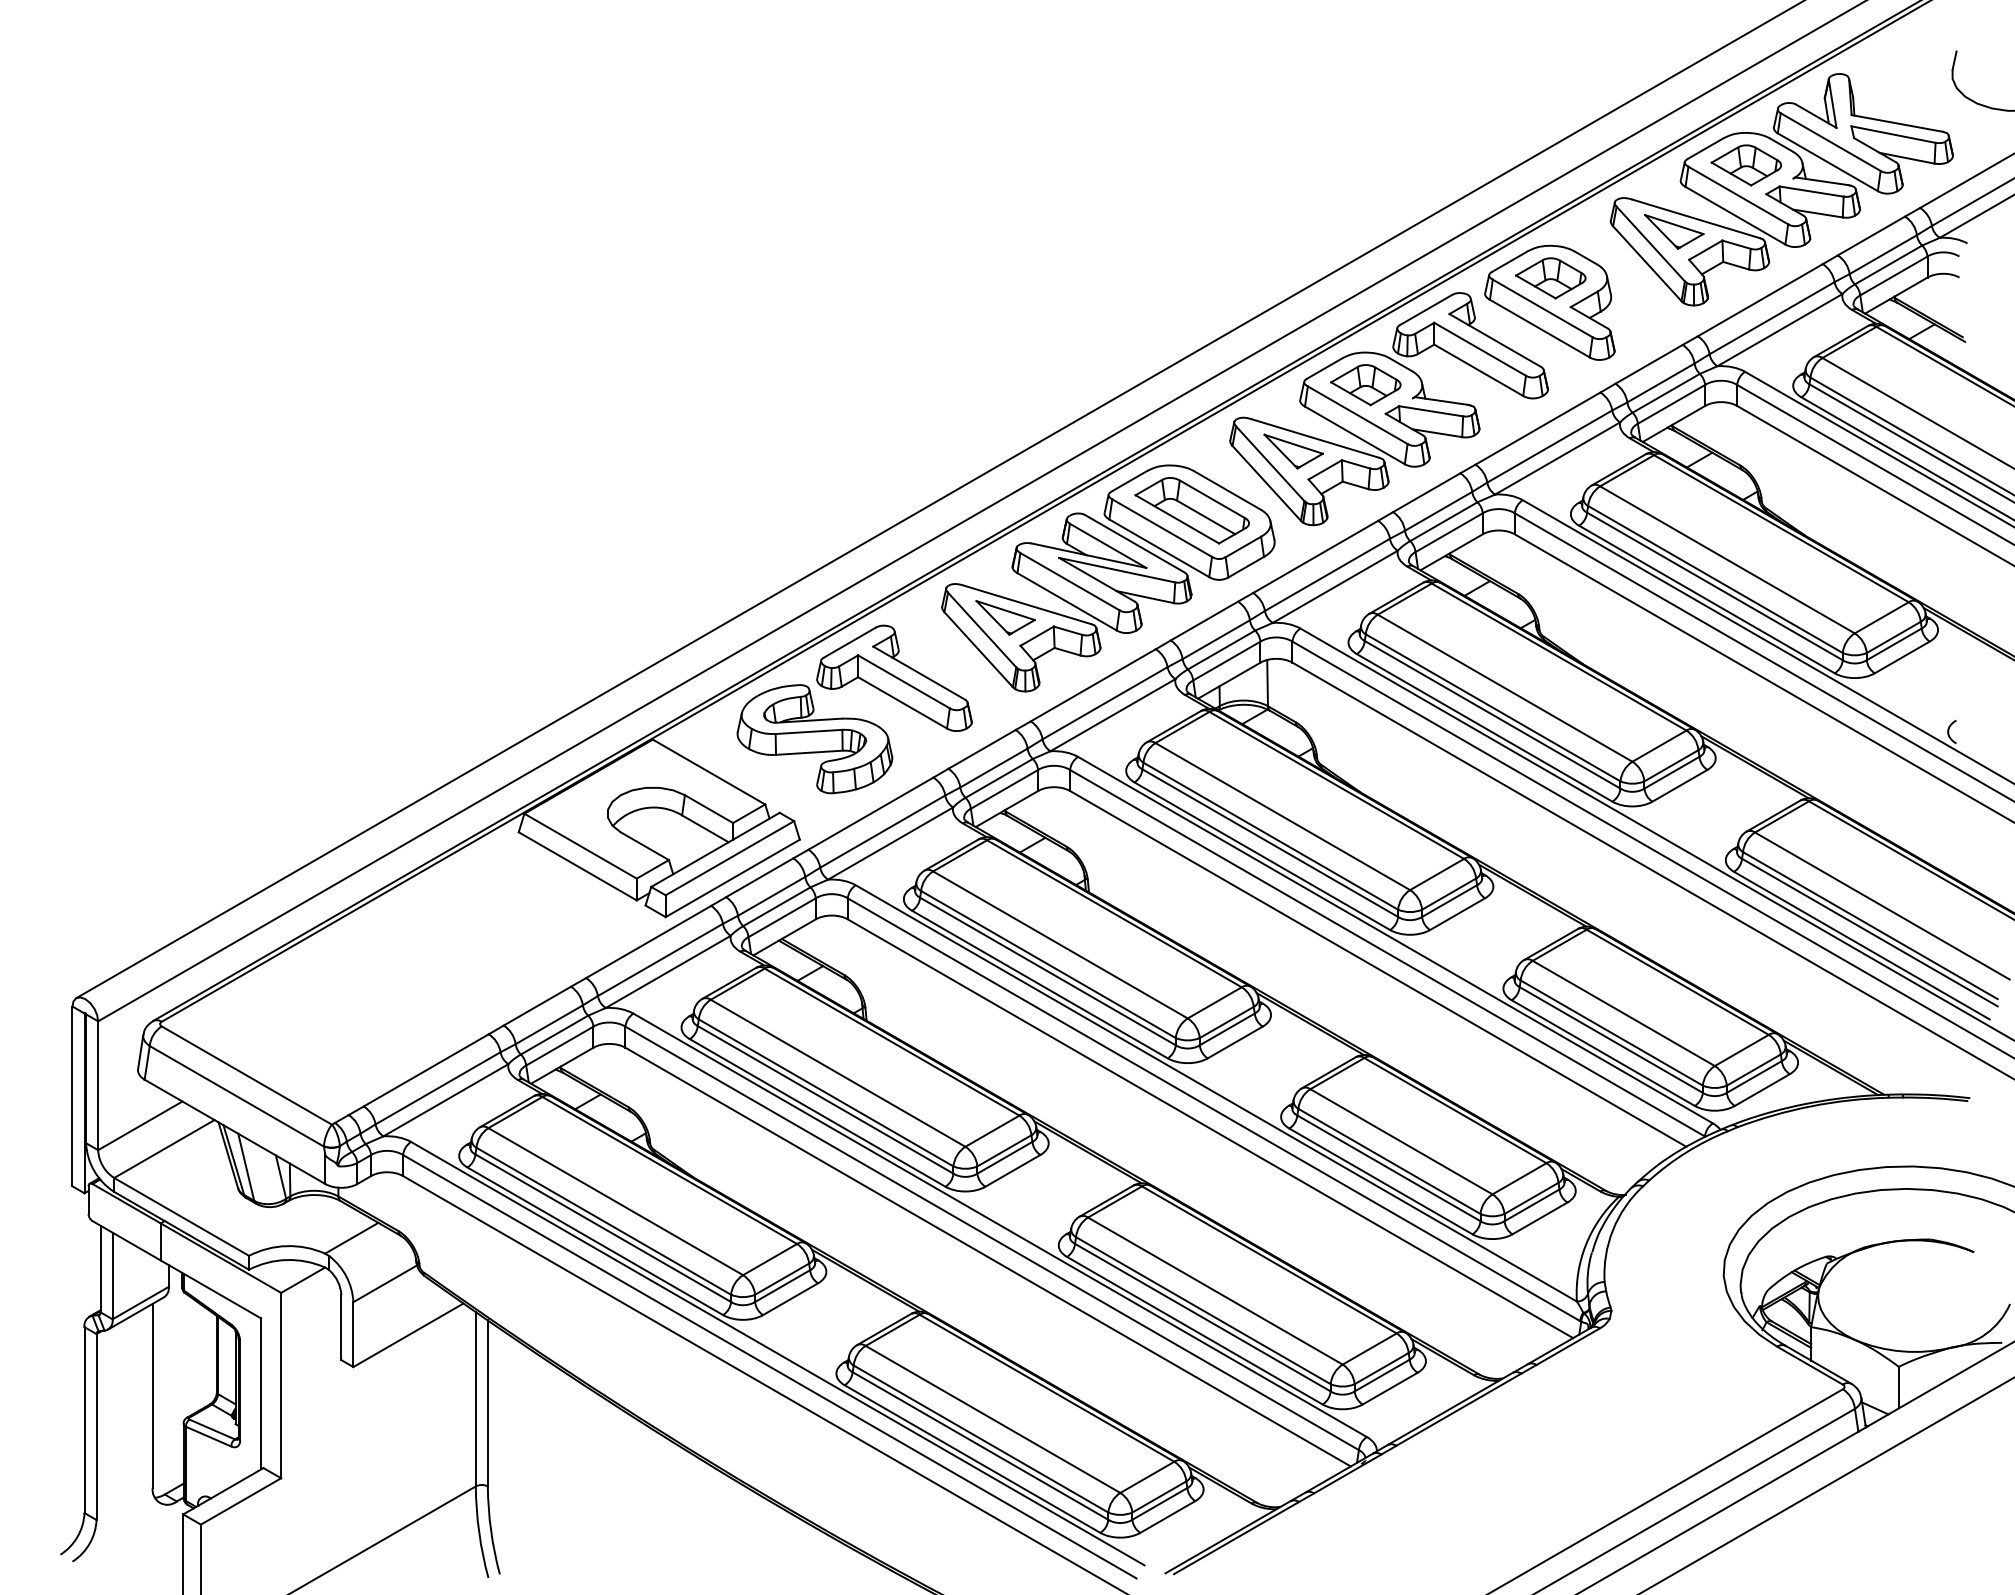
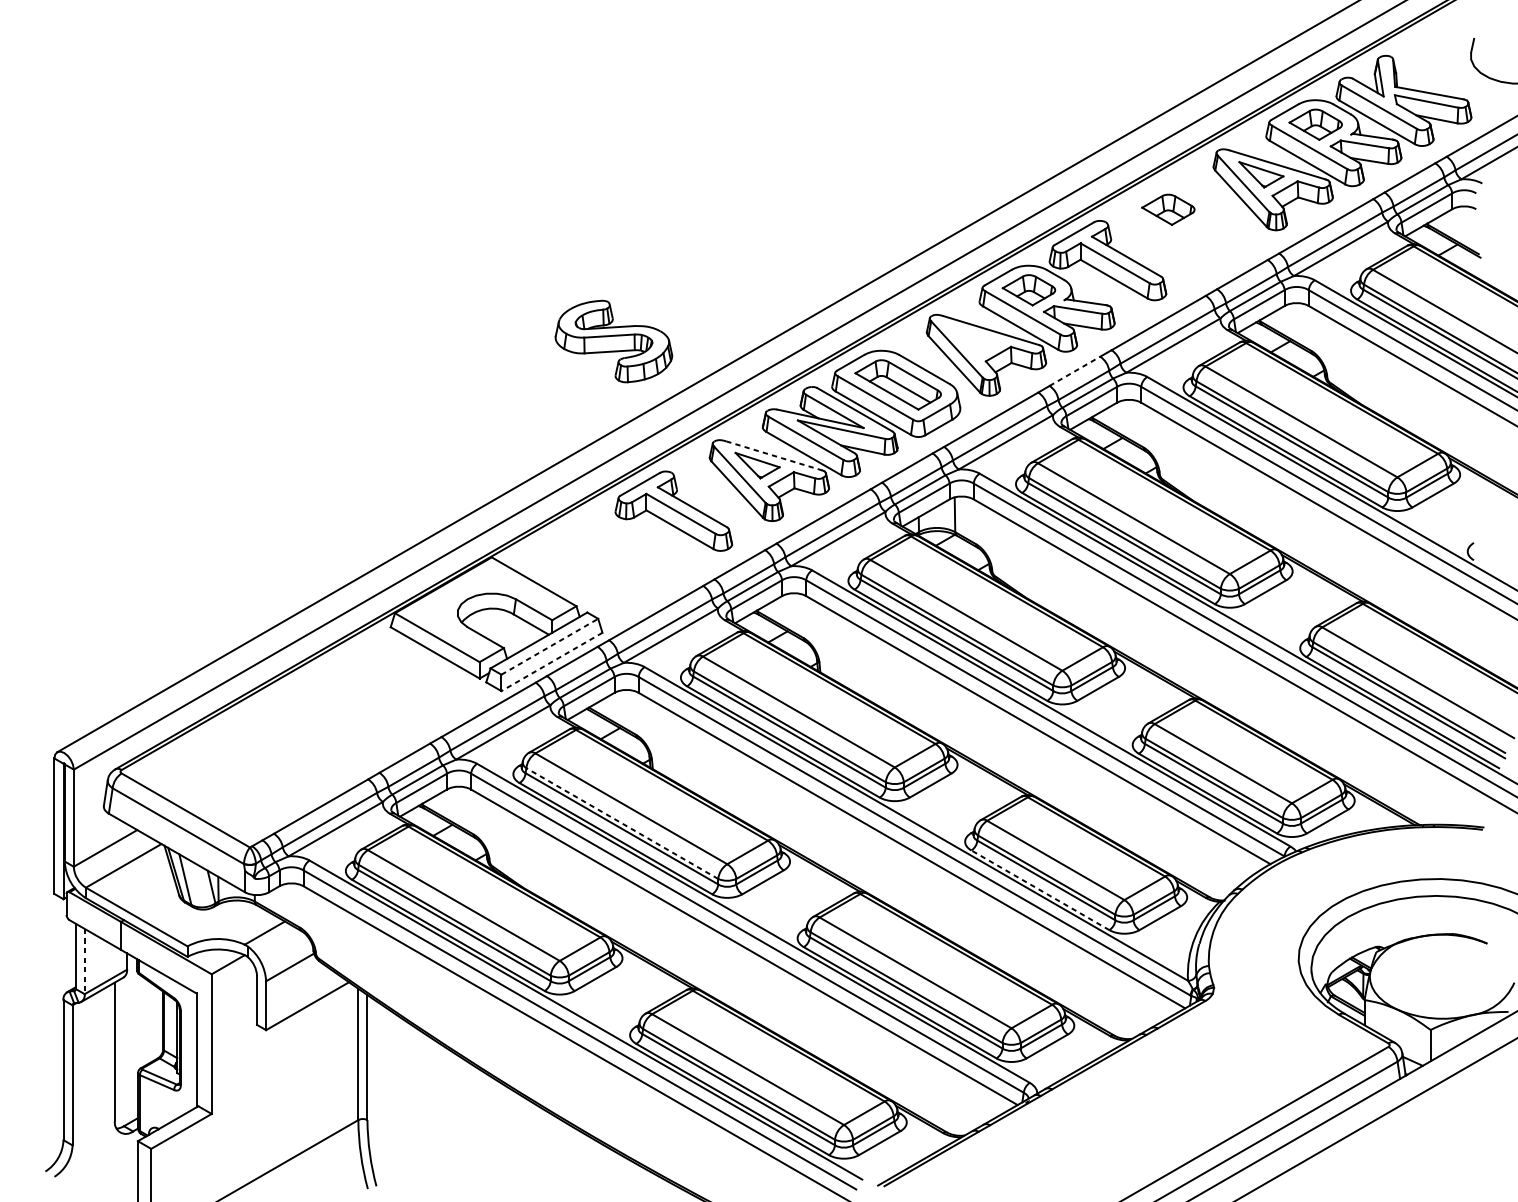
part: (1549, 302) -> (1167, 228), removed
part: (1293, 451) -> (974, 340), removed
line: (1426, 492) -> (1074, 371), solid -> dashed
line: (1027, 604) -> (774, 455), solid -> dashed
part: (814, 739) -> (613, 341), moved
line: (730, 857) -> (550, 646), solid -> dashed
line: (732, 878) -> (551, 662), solid -> dashed
line: (825, 1092) -> (621, 823), solid -> dashed
line: (1380, 1181) -> (1040, 890), solid -> dashed
line: (112, 1276) -> (84, 961), solid -> dashed

